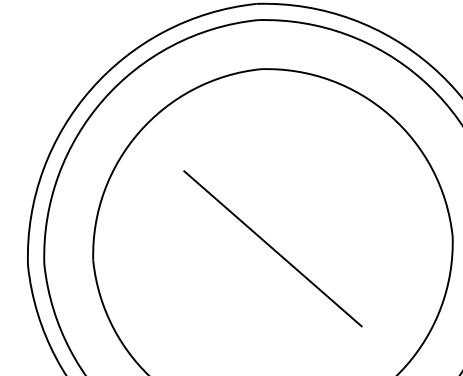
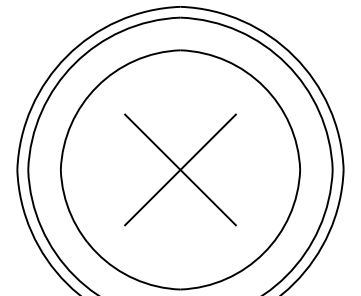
line: (272, 248) -> (180, 169), added

